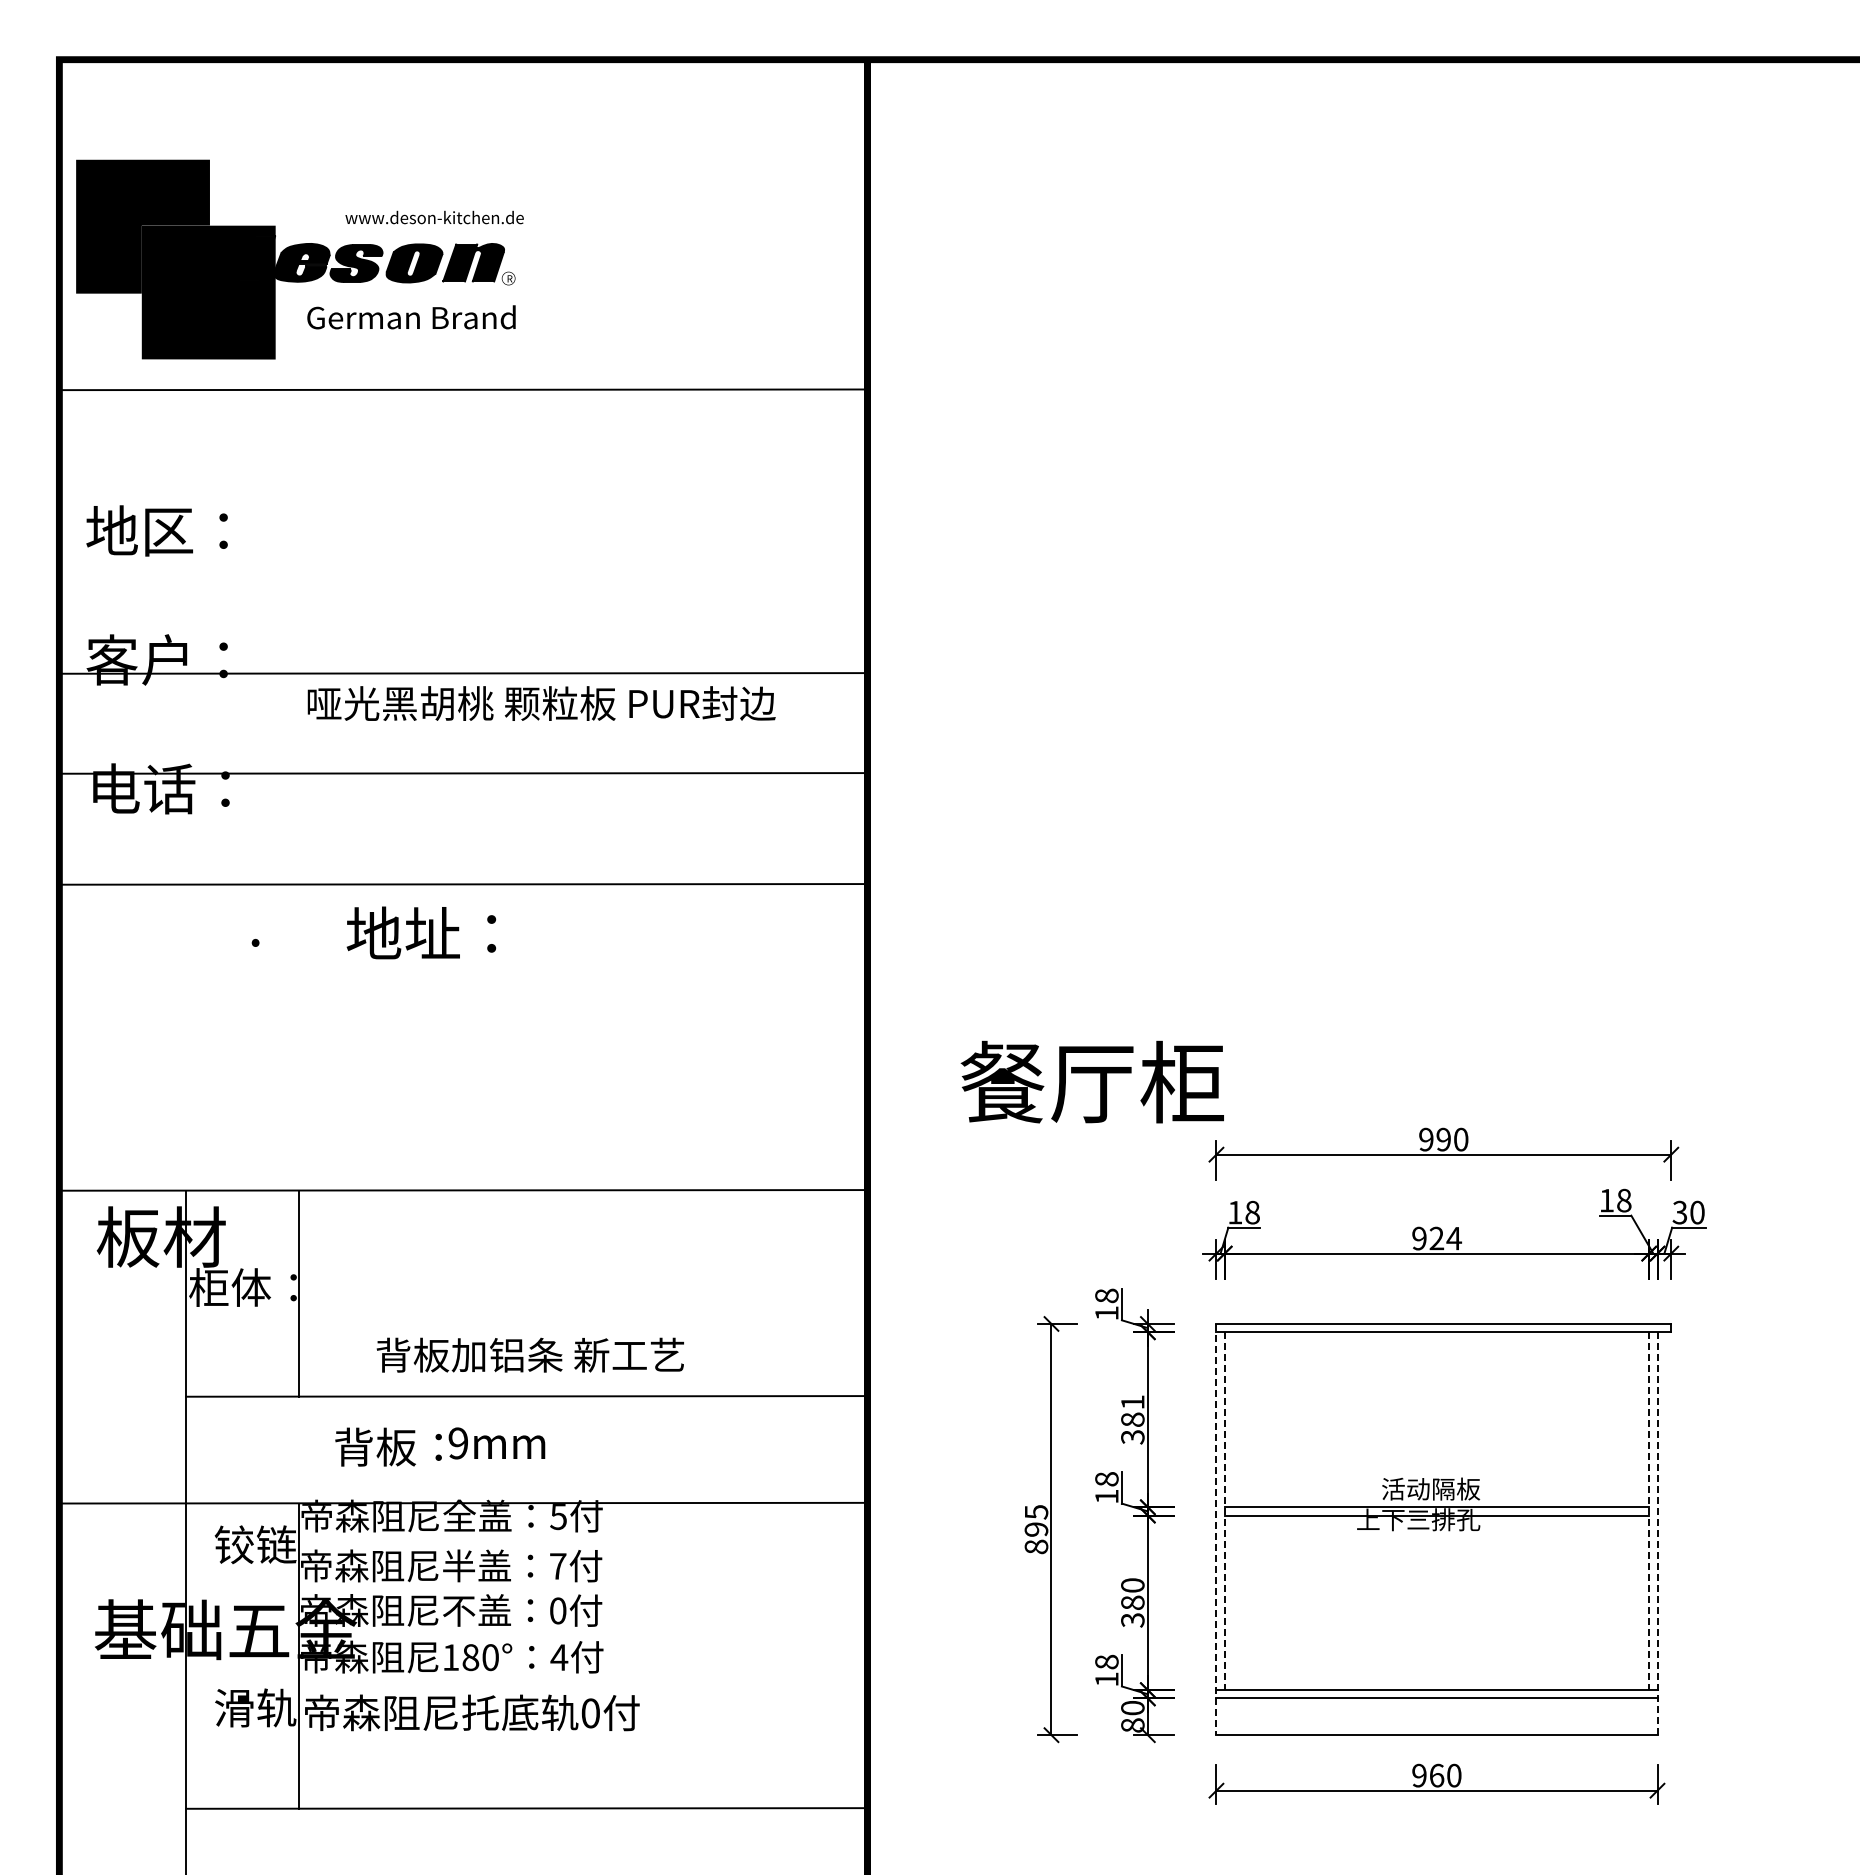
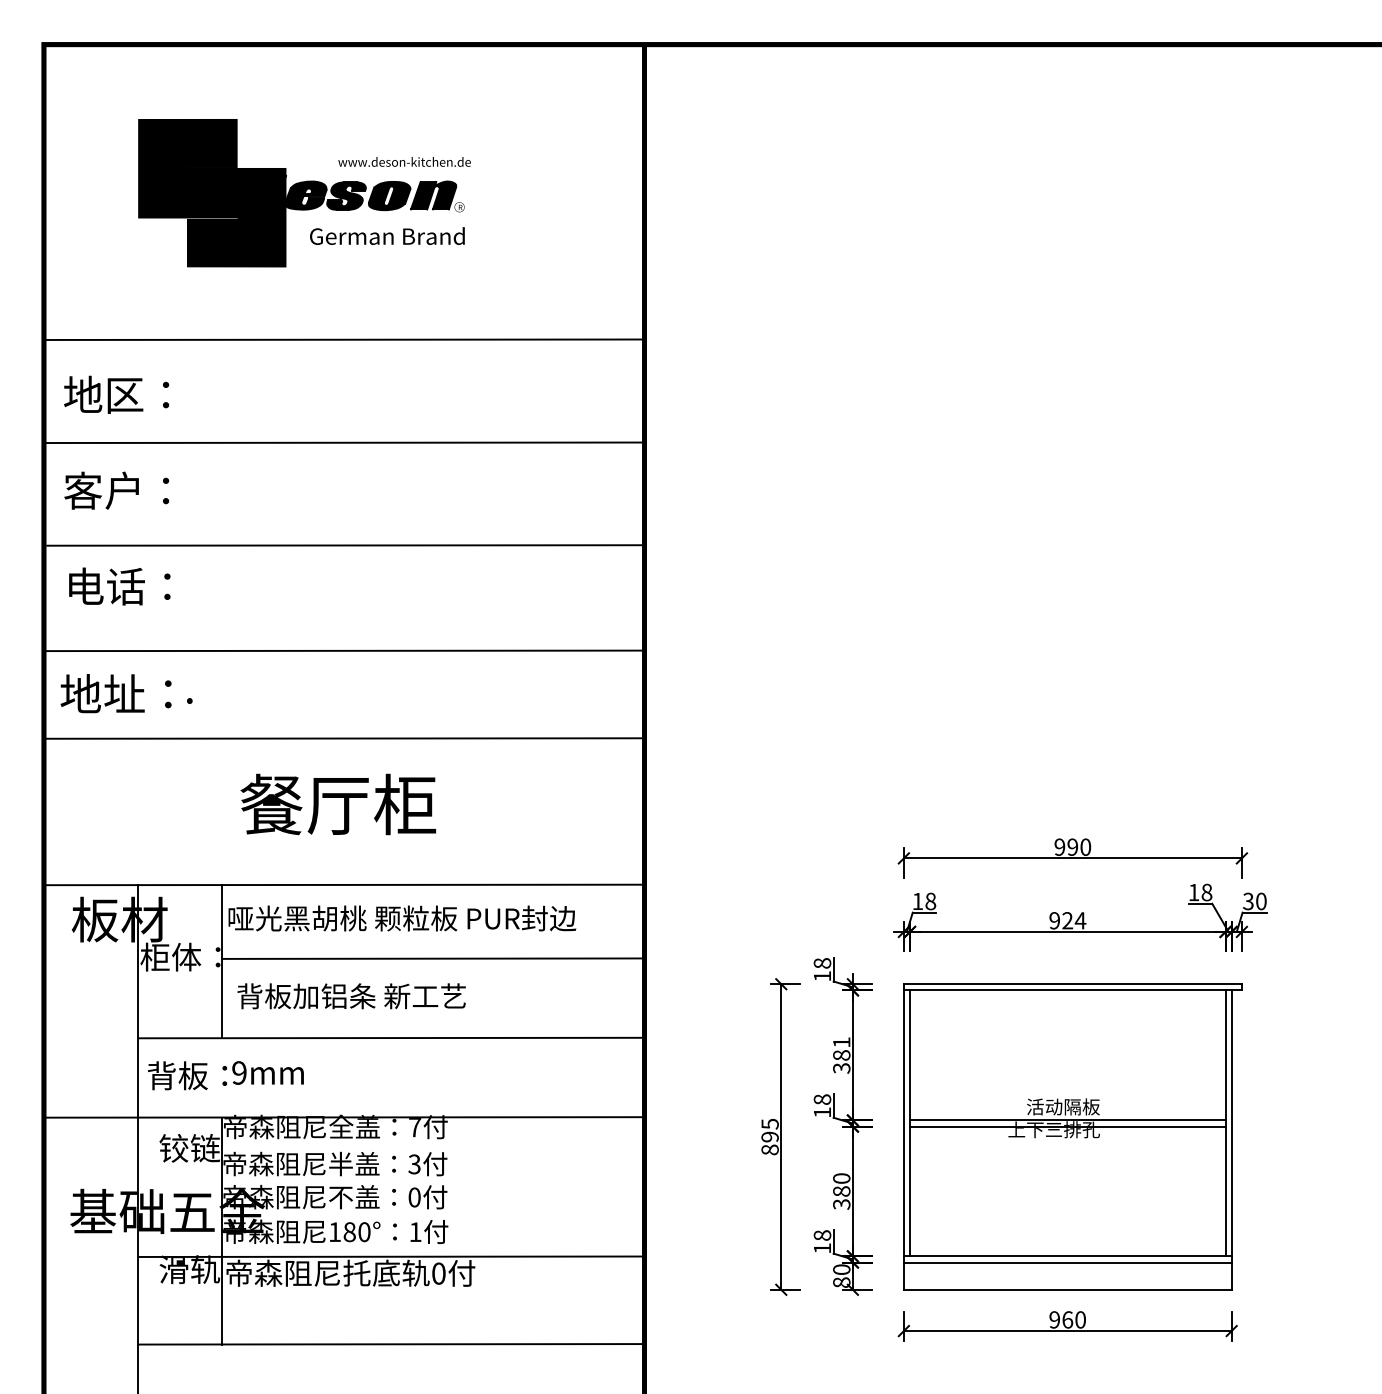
part: (299, 259) -> (304, 193), moved
line: (463, 389) -> (344, 339), moved
line: (463, 673) -> (344, 442), moved
text: (541, 703) -> (402, 918), moved
line: (465, 733) -> (345, 545), added
line: (463, 773) -> (344, 650), moved
line: (463, 884) -> (344, 738), moved
text: (421, 932) -> (116, 693), moved
text: (1091, 1081) -> (337, 804), moved
line: (582, 1289) -> (432, 958), added
text: (529, 1354) -> (350, 995), moved
text: (440, 1446) -> (226, 1075), moved
line: (1224, 1511) -> (909, 1123), dashed -> solid
line: (1649, 1511) -> (1225, 1123), dashed -> solid
text: (558, 1517) -> (414, 1128), 5 -> 7
line: (1216, 1529) -> (903, 1136), dashed -> solid
line: (1657, 1534) -> (1231, 1140), dashed -> solid
text: (557, 1565) -> (414, 1163), 7 -> 3
text: (559, 1657) -> (415, 1232), 4 -> 1
line: (526, 1690) -> (391, 1256), added

